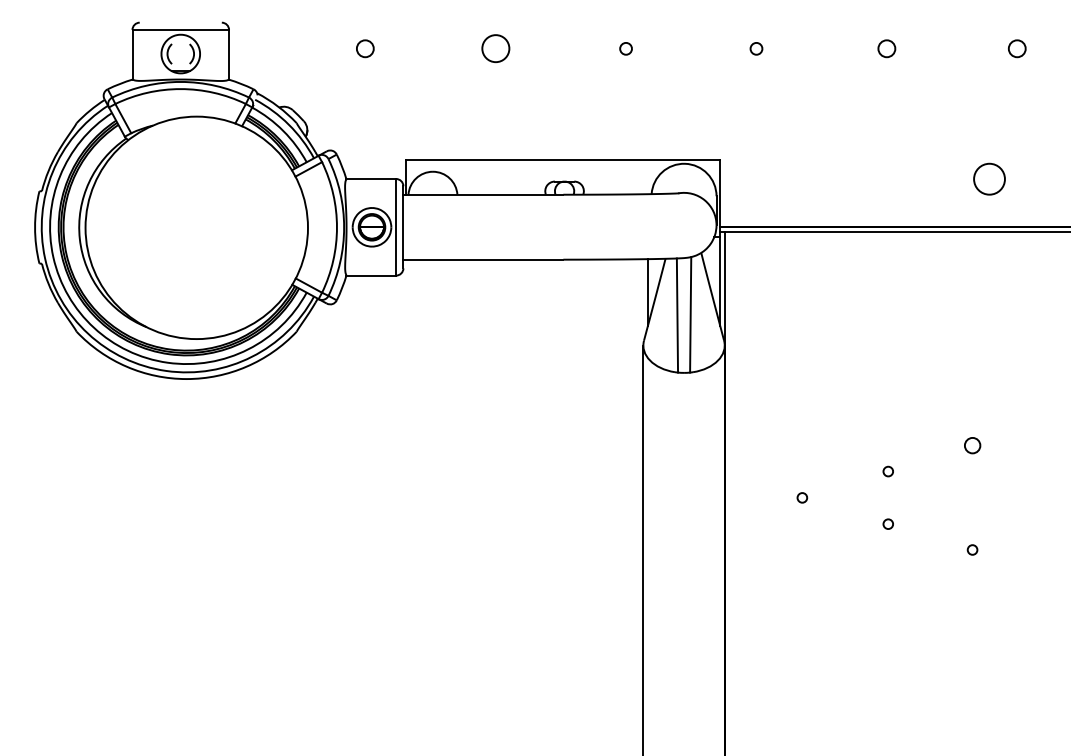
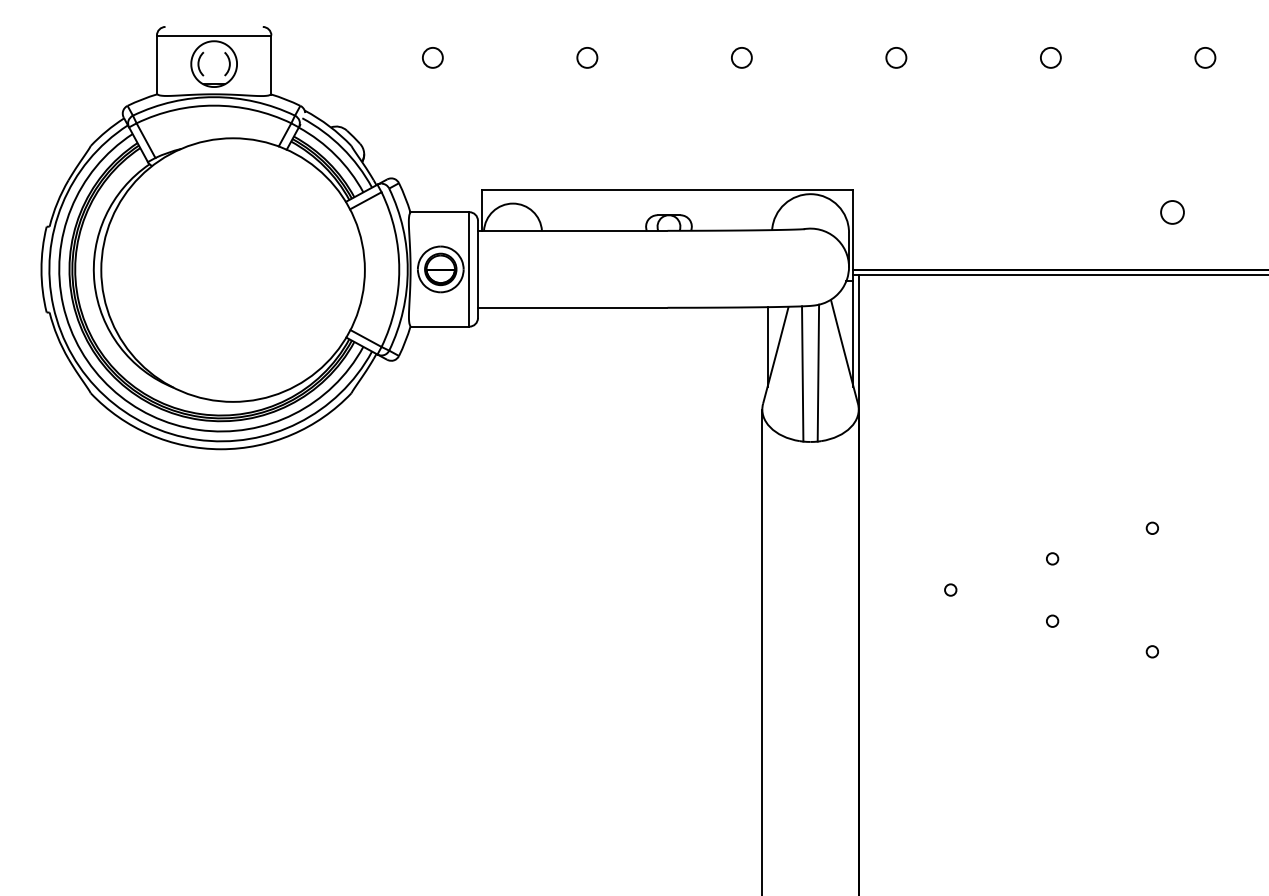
circle: (495, 48) -> (587, 57), size x0.62
circle: (625, 48) -> (741, 57), size x1.43
circle: (756, 48) -> (896, 57), size x1.43
circle: (989, 178) -> (1172, 211), size x0.62
circle: (972, 445) -> (1152, 527), size x0.62

